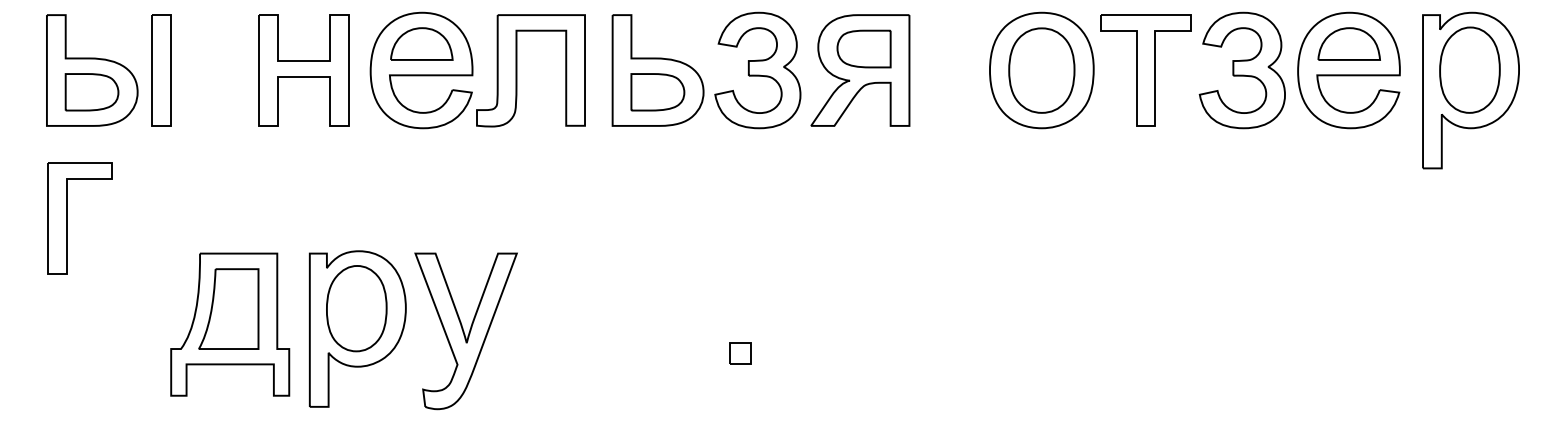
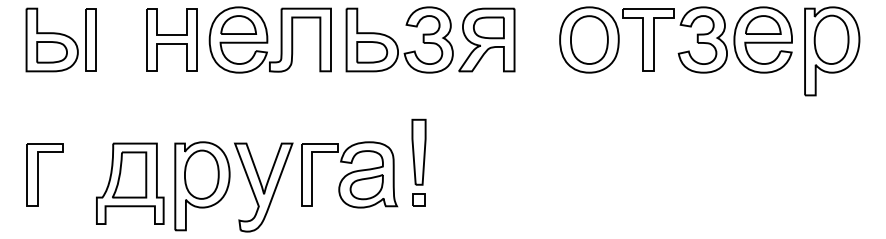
part: (78, 218) -> (44, 174), moved
part: (739, 267) -> (418, 151), added
part: (617, 308) -> (349, 174), added

